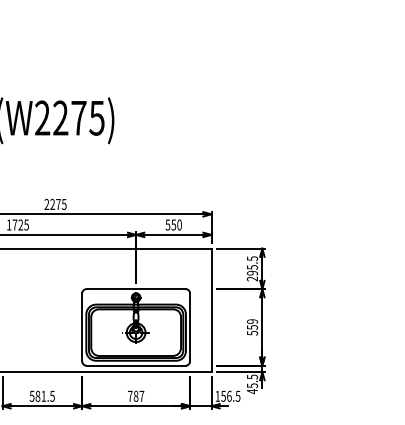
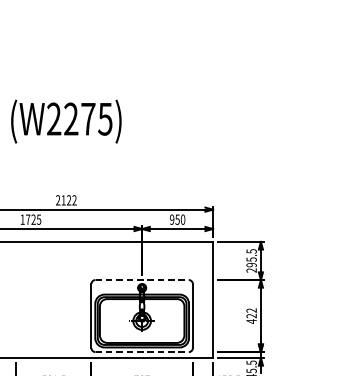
text: (58, 203) -> (69, 199), 2275 -> 2122
text: (167, 224) -> (171, 219), 550 -> 950
line: (136, 289) -> (142, 280), solid -> dashed
text: (252, 327) -> (251, 316), 559 -> 422
line: (136, 365) -> (142, 351), solid -> dashed

